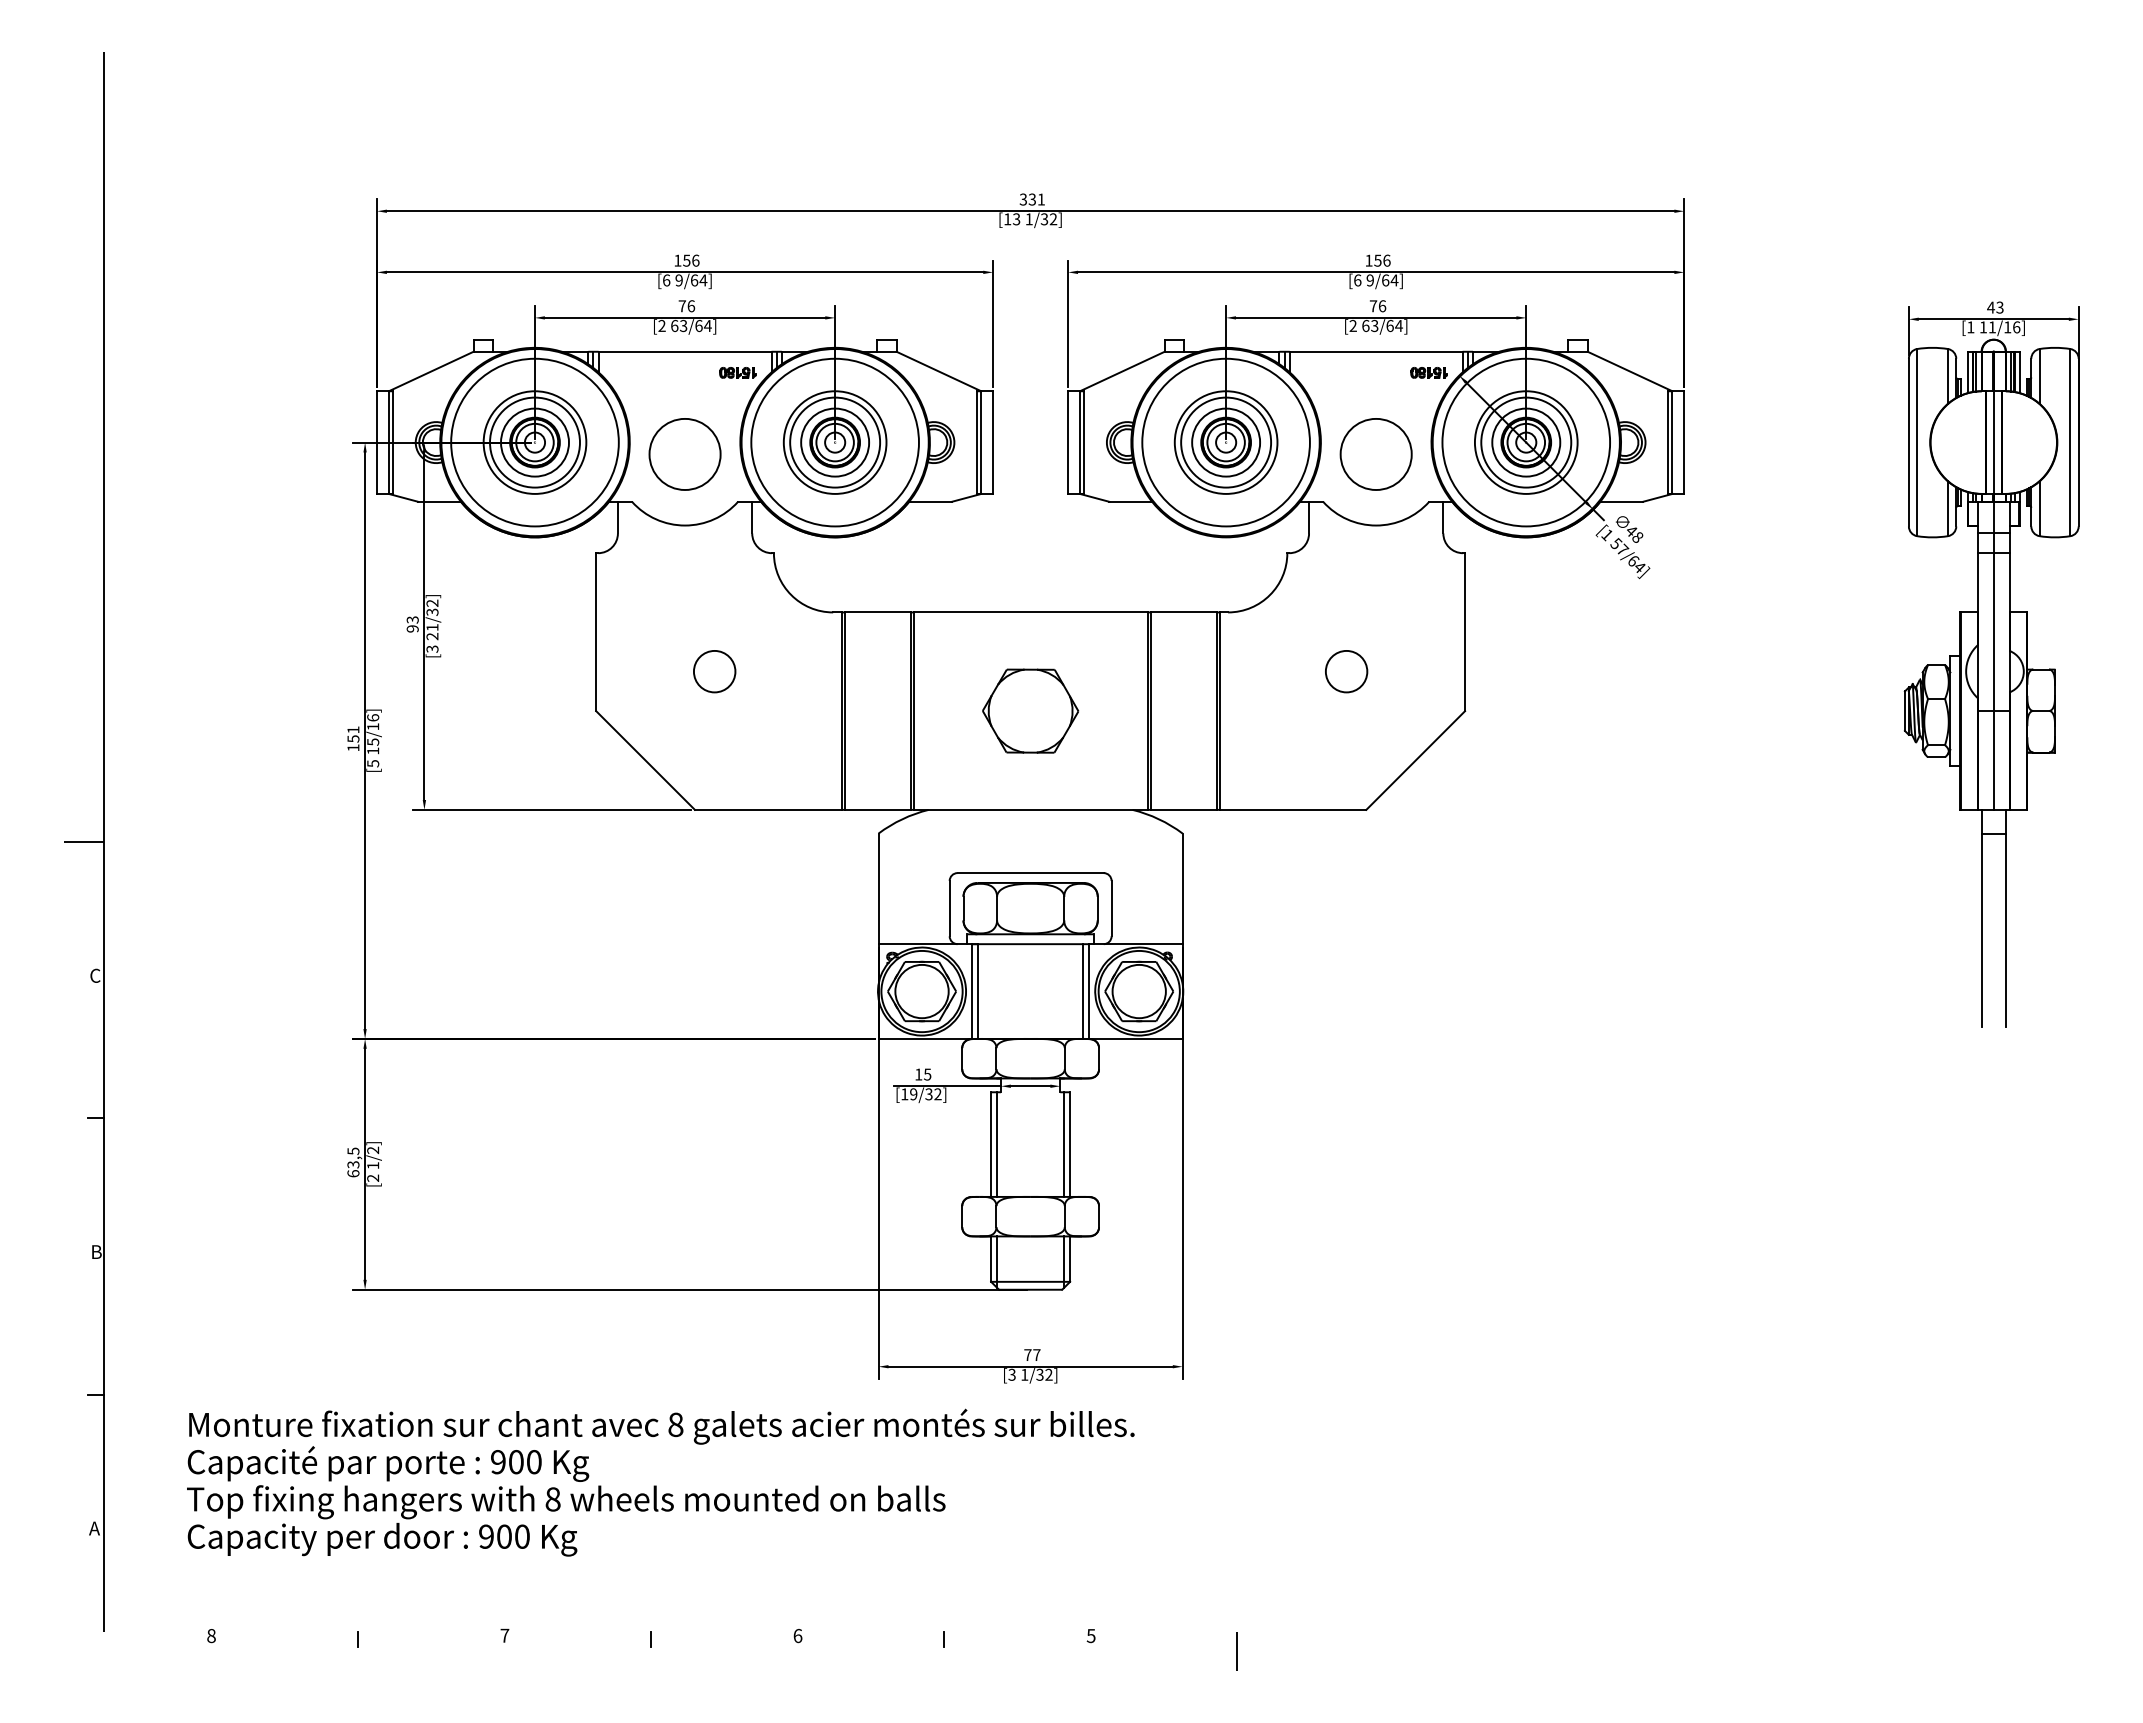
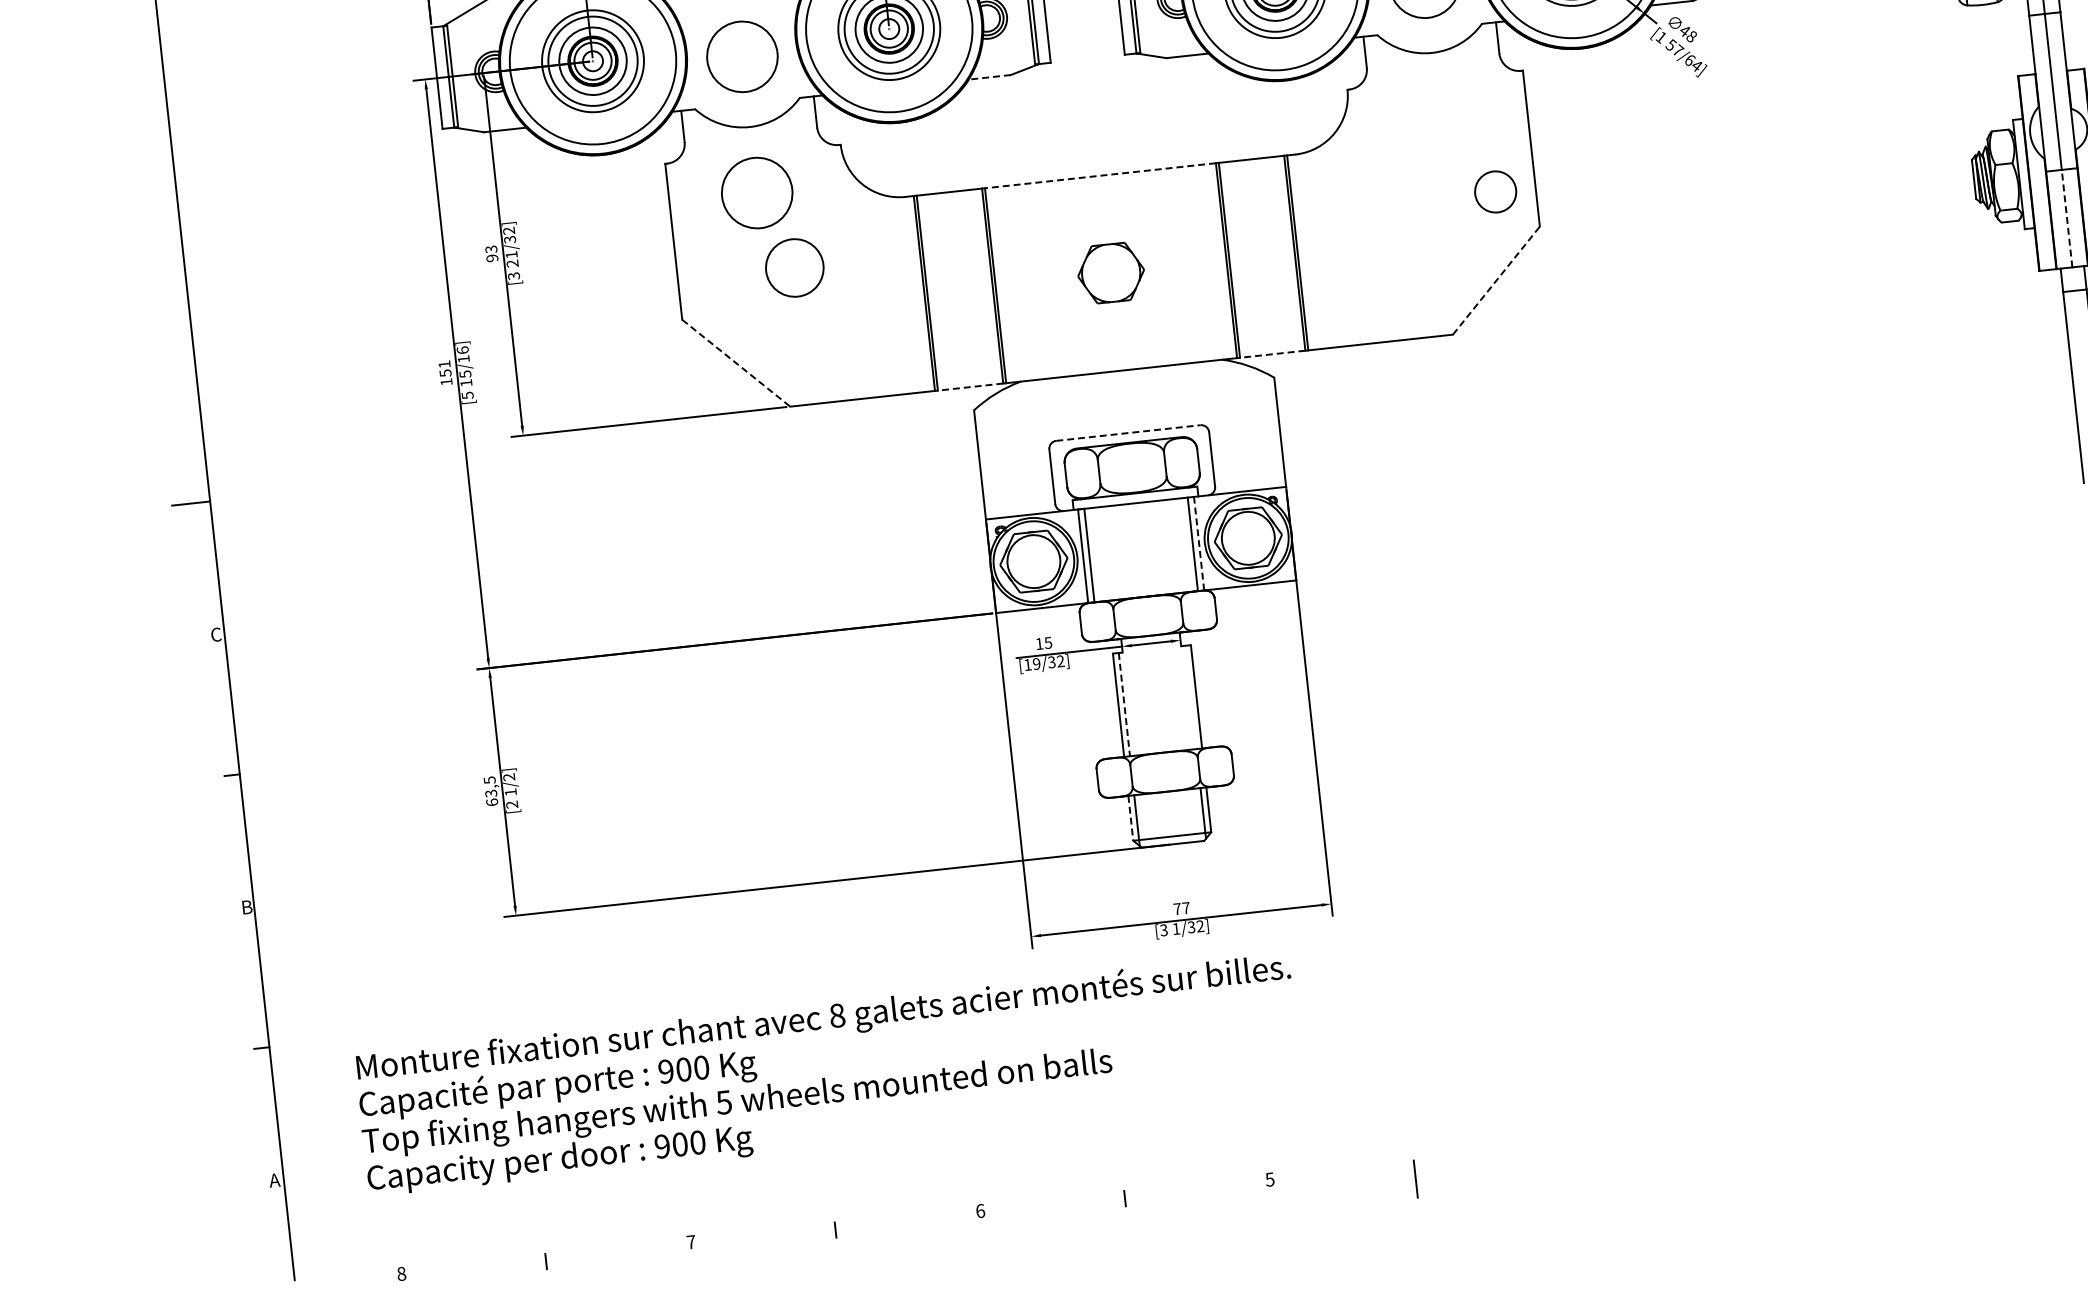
line: (929, 501) -> (988, 77), solid -> dashed
circle: (684, 592) -> (756, 193), added
line: (1030, 612) -> (1100, 175), solid -> dashed
circle: (714, 671) -> (794, 267), size x1.4
circle: (1346, 671) -> (1495, 191), moved
part: (1030, 710) -> (1110, 272), size x0.7
line: (645, 760) -> (736, 363), solid -> dashed
line: (1415, 760) -> (1496, 280), solid -> dashed
line: (1993, 760) -> (2066, 218), solid -> dashed
line: (877, 809) -> (970, 386), solid -> dashed
line: (1183, 809) -> (1272, 353), solid -> dashed
line: (1031, 873) -> (1129, 433), solid -> dashed
line: (1089, 991) -> (1199, 543), solid -> dashed
line: (1064, 1144) -> (1190, 697), removed
line: (997, 1145) -> (1124, 705), solid -> dashed
line: (991, 1259) -> (1131, 818), solid -> dashed
text: (552, 1499) -> (723, 1102), 8 -> 5

